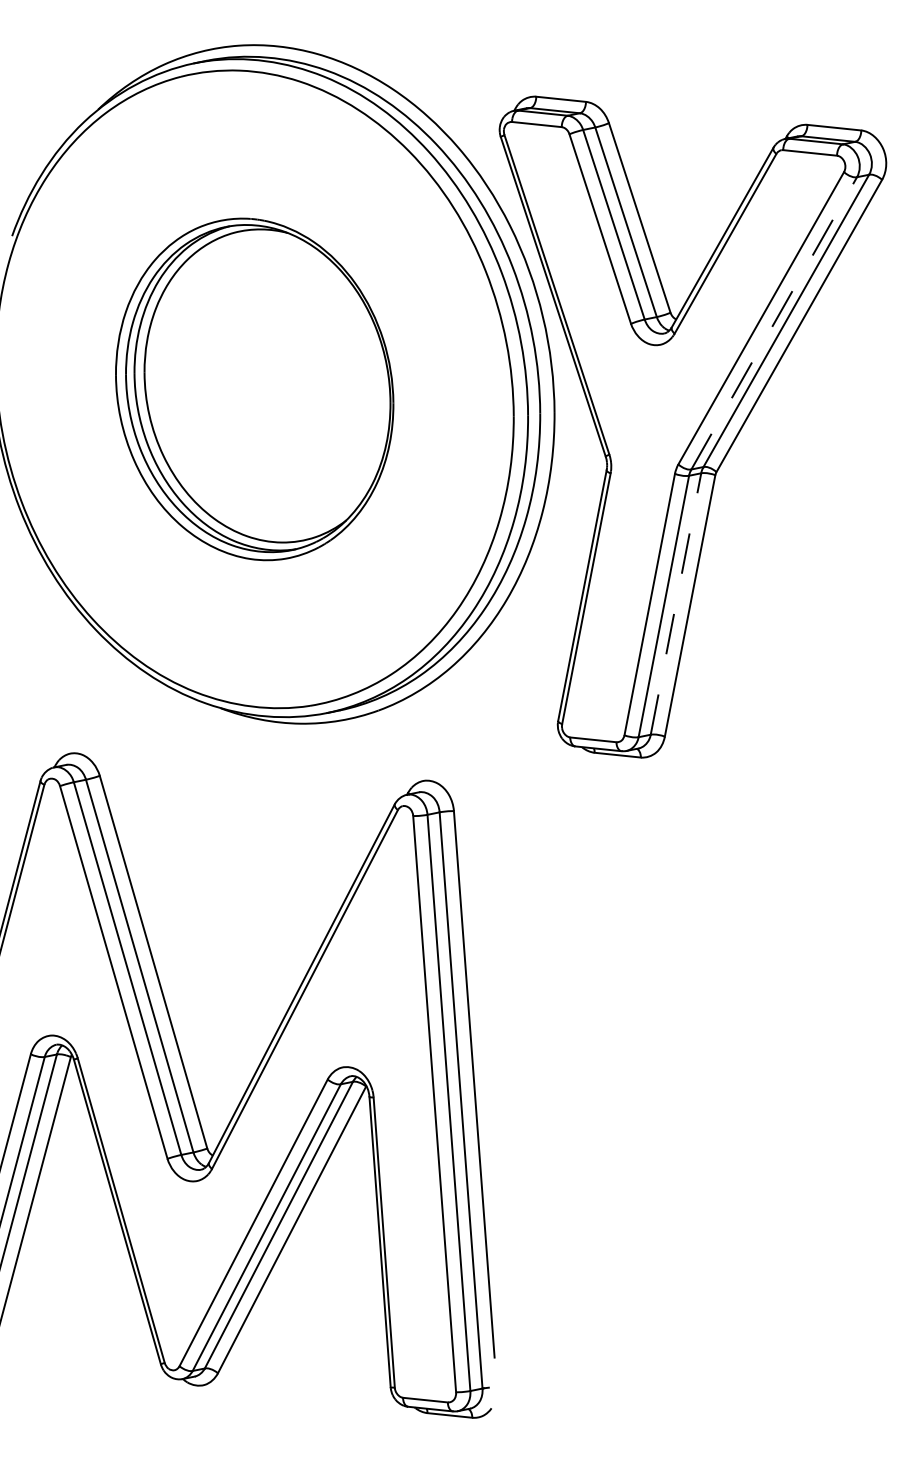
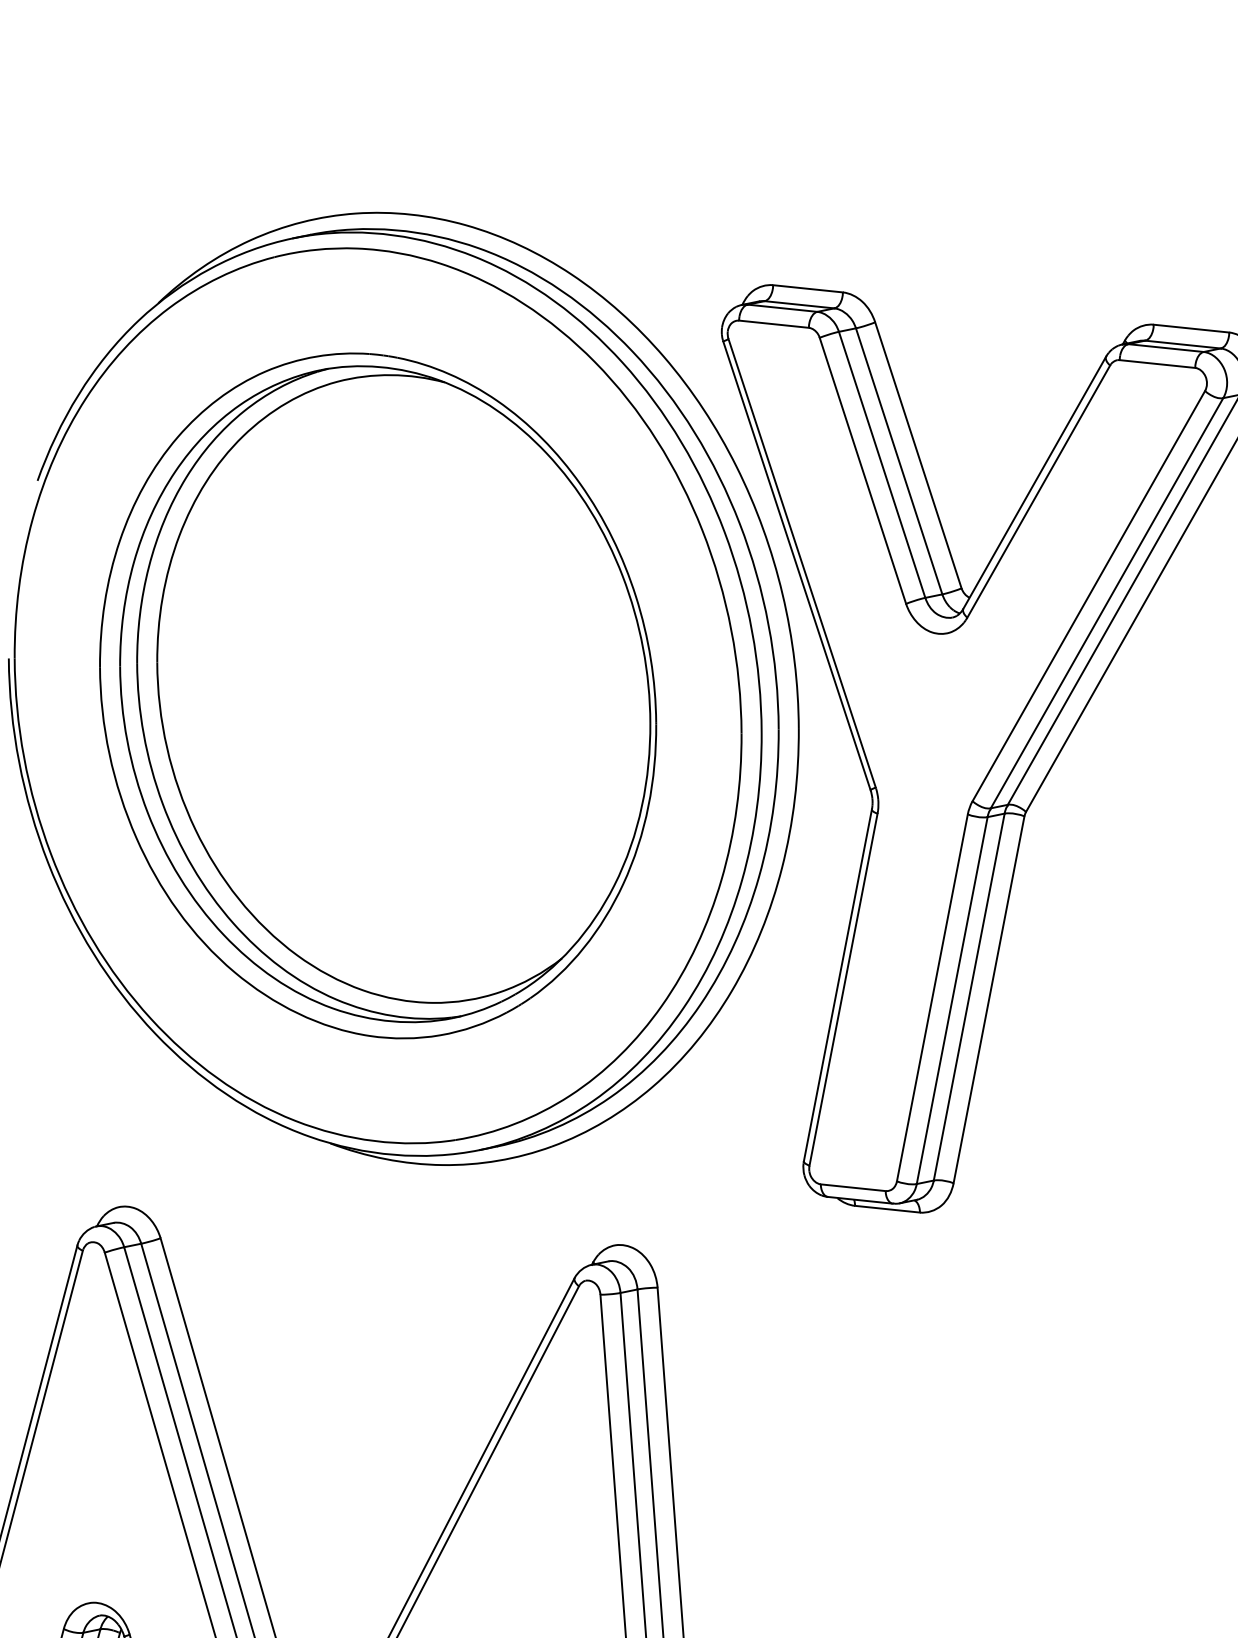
line: (774, 323) -> (1107, 603), dashed -> solid
part: (254, 389) -> (377, 696), size x1.43
line: (676, 603) -> (969, 996), dashed -> solid

